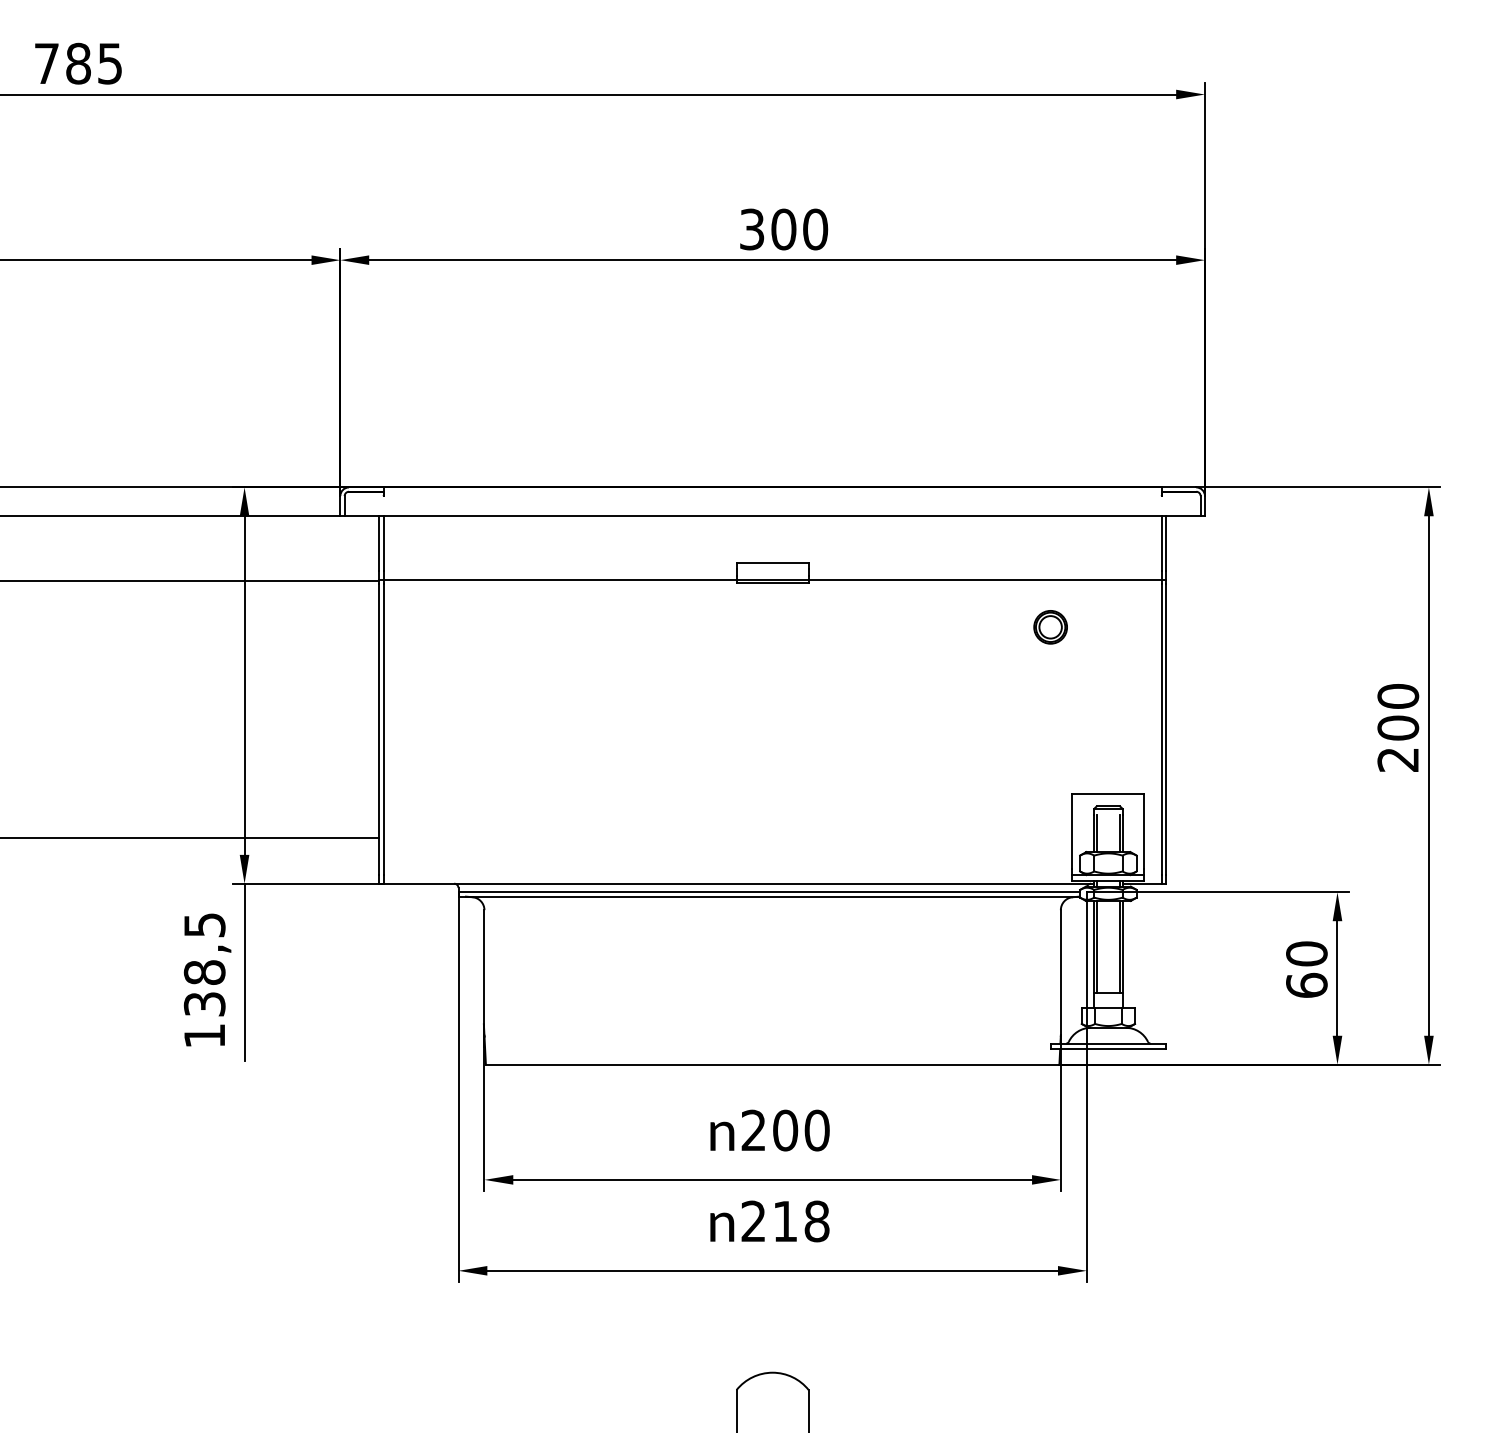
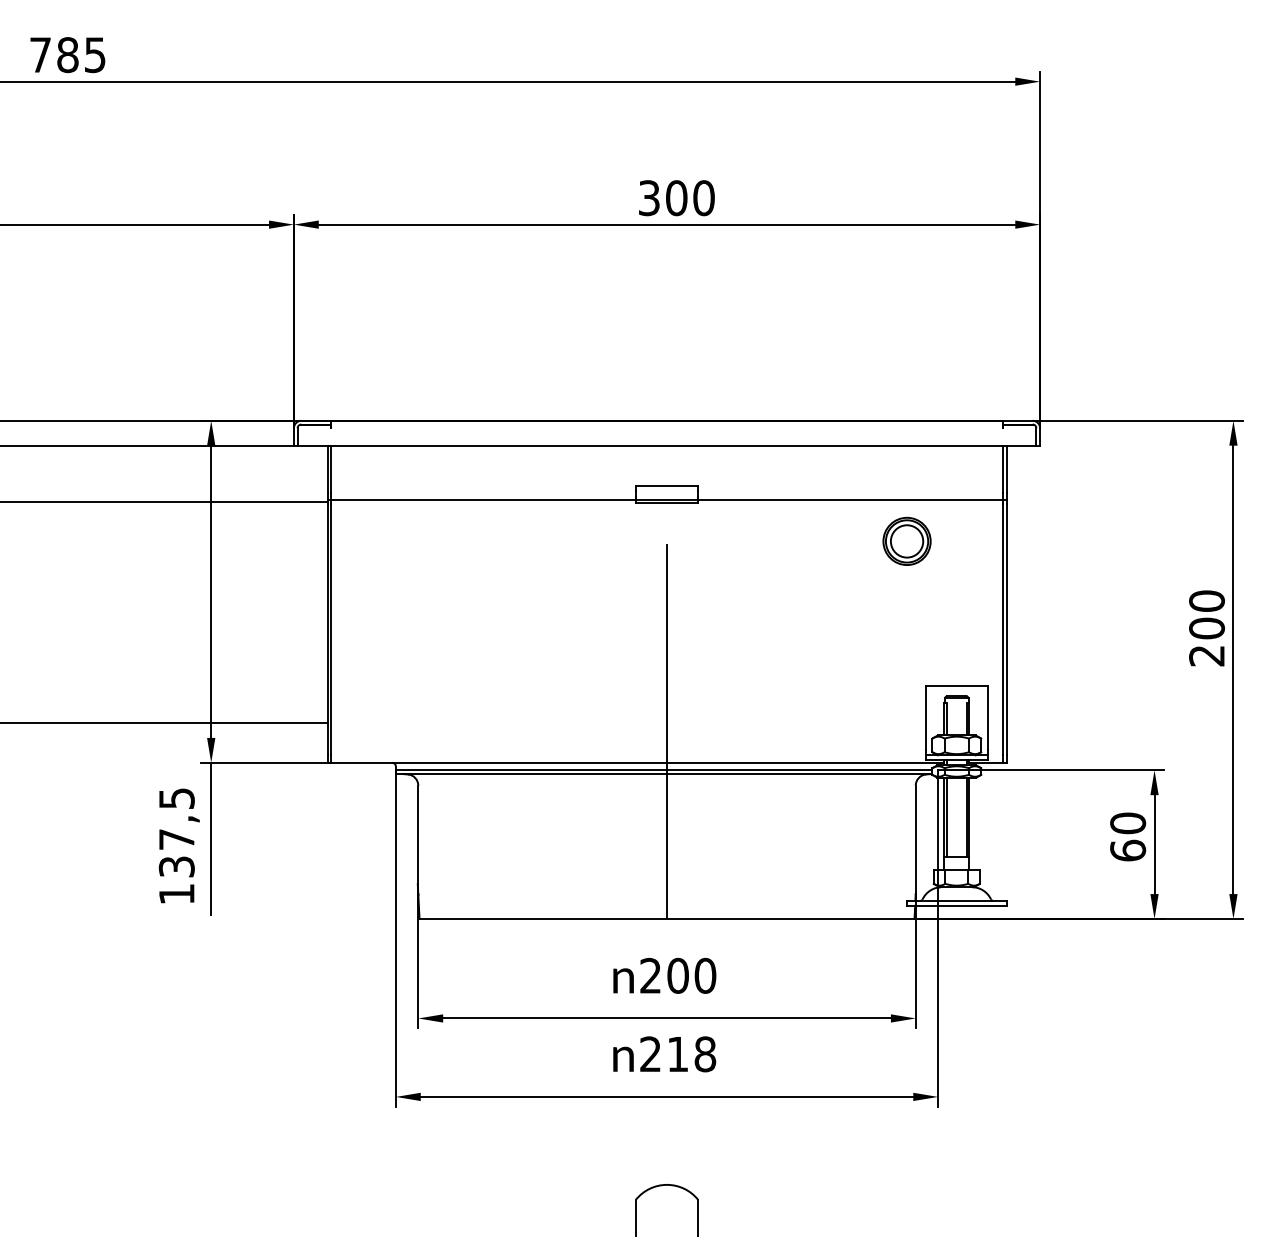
part: (1050, 627) -> (906, 541), size x1.67
line: (772, 847) -> (666, 731), added
text: (204, 972) -> (176, 839), 138,5 -> 137,5

